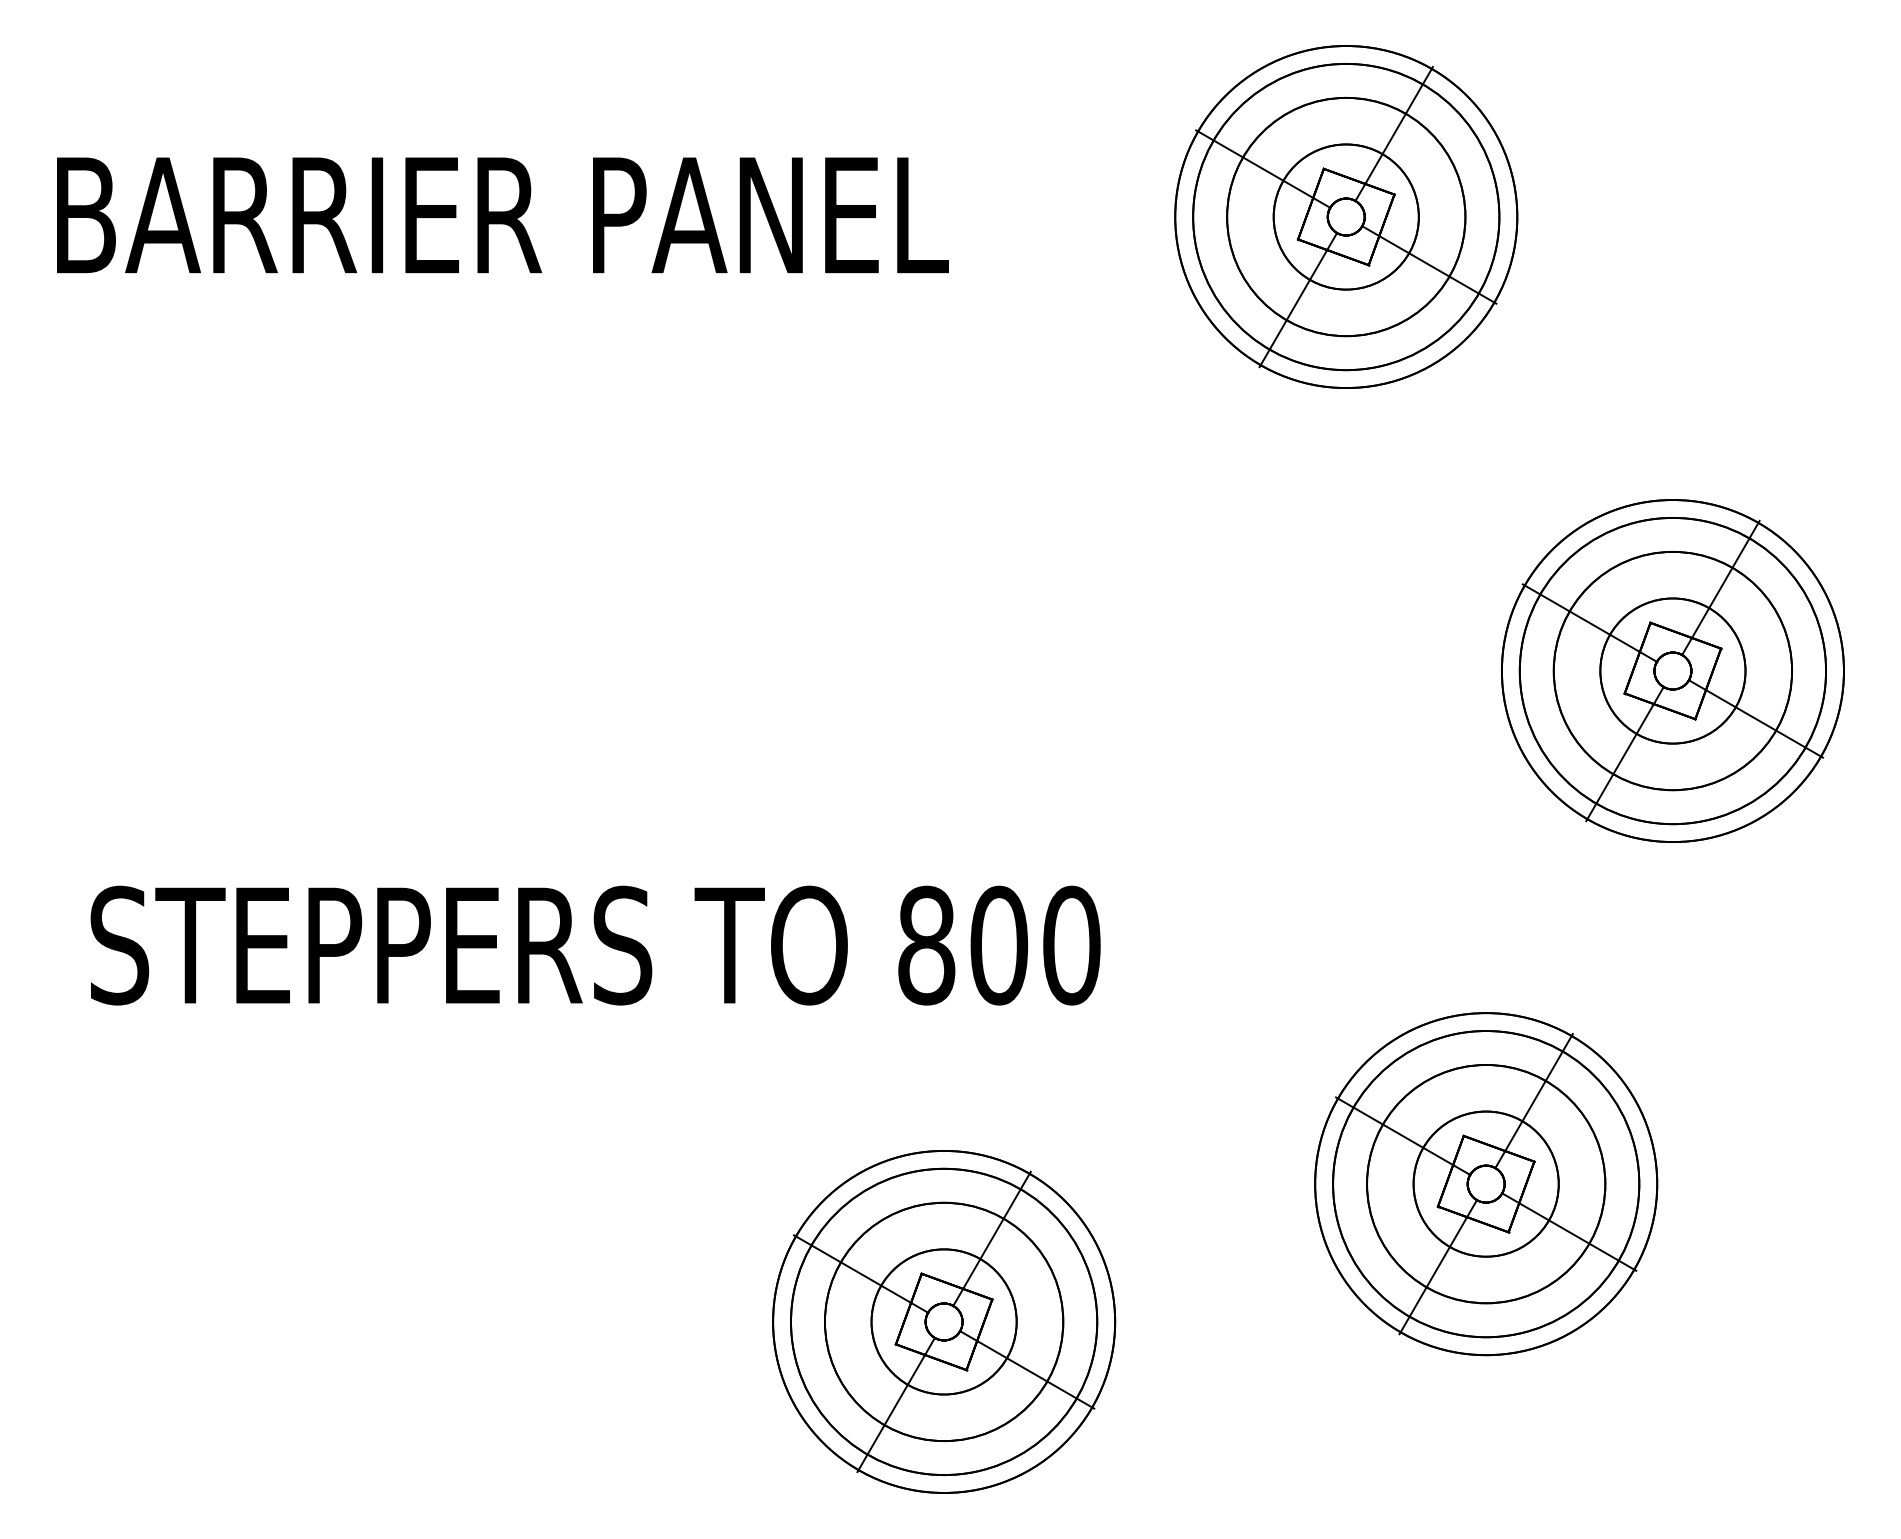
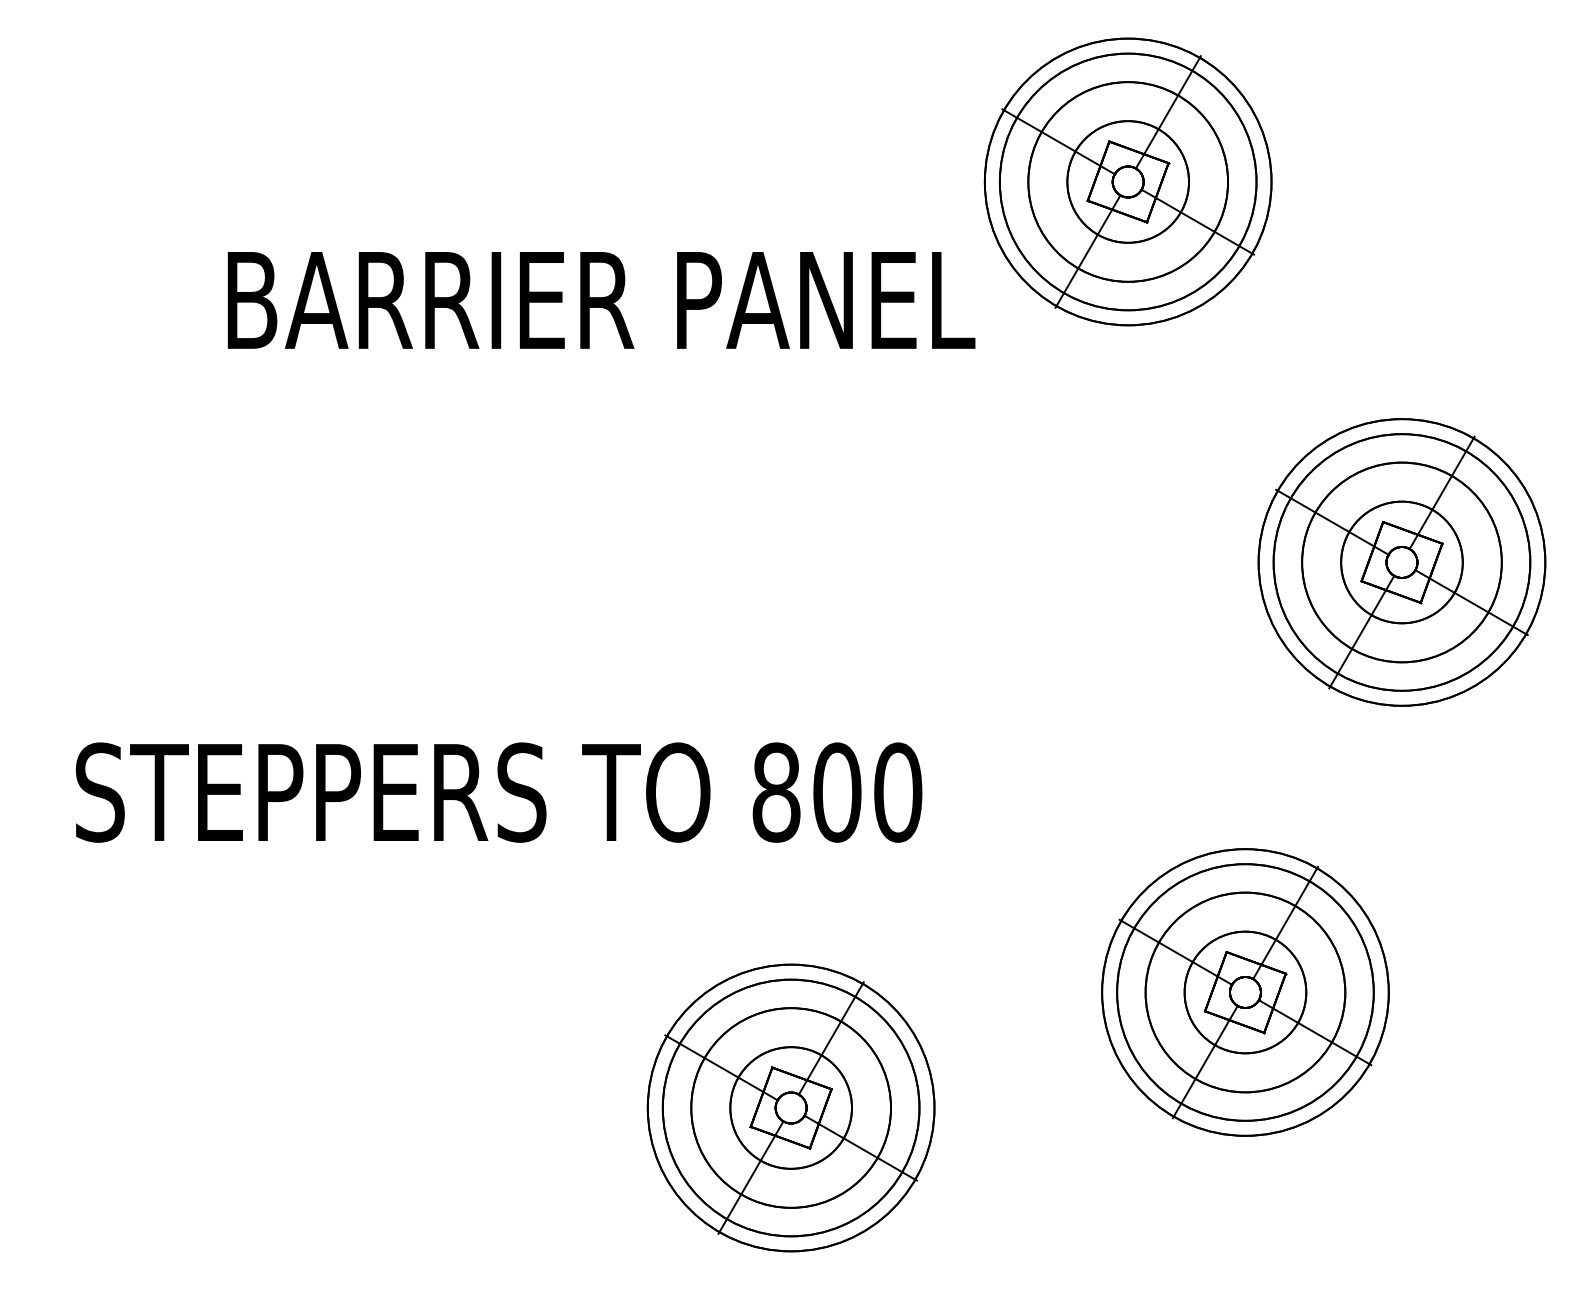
text: (502, 215) -> (601, 300), moved

